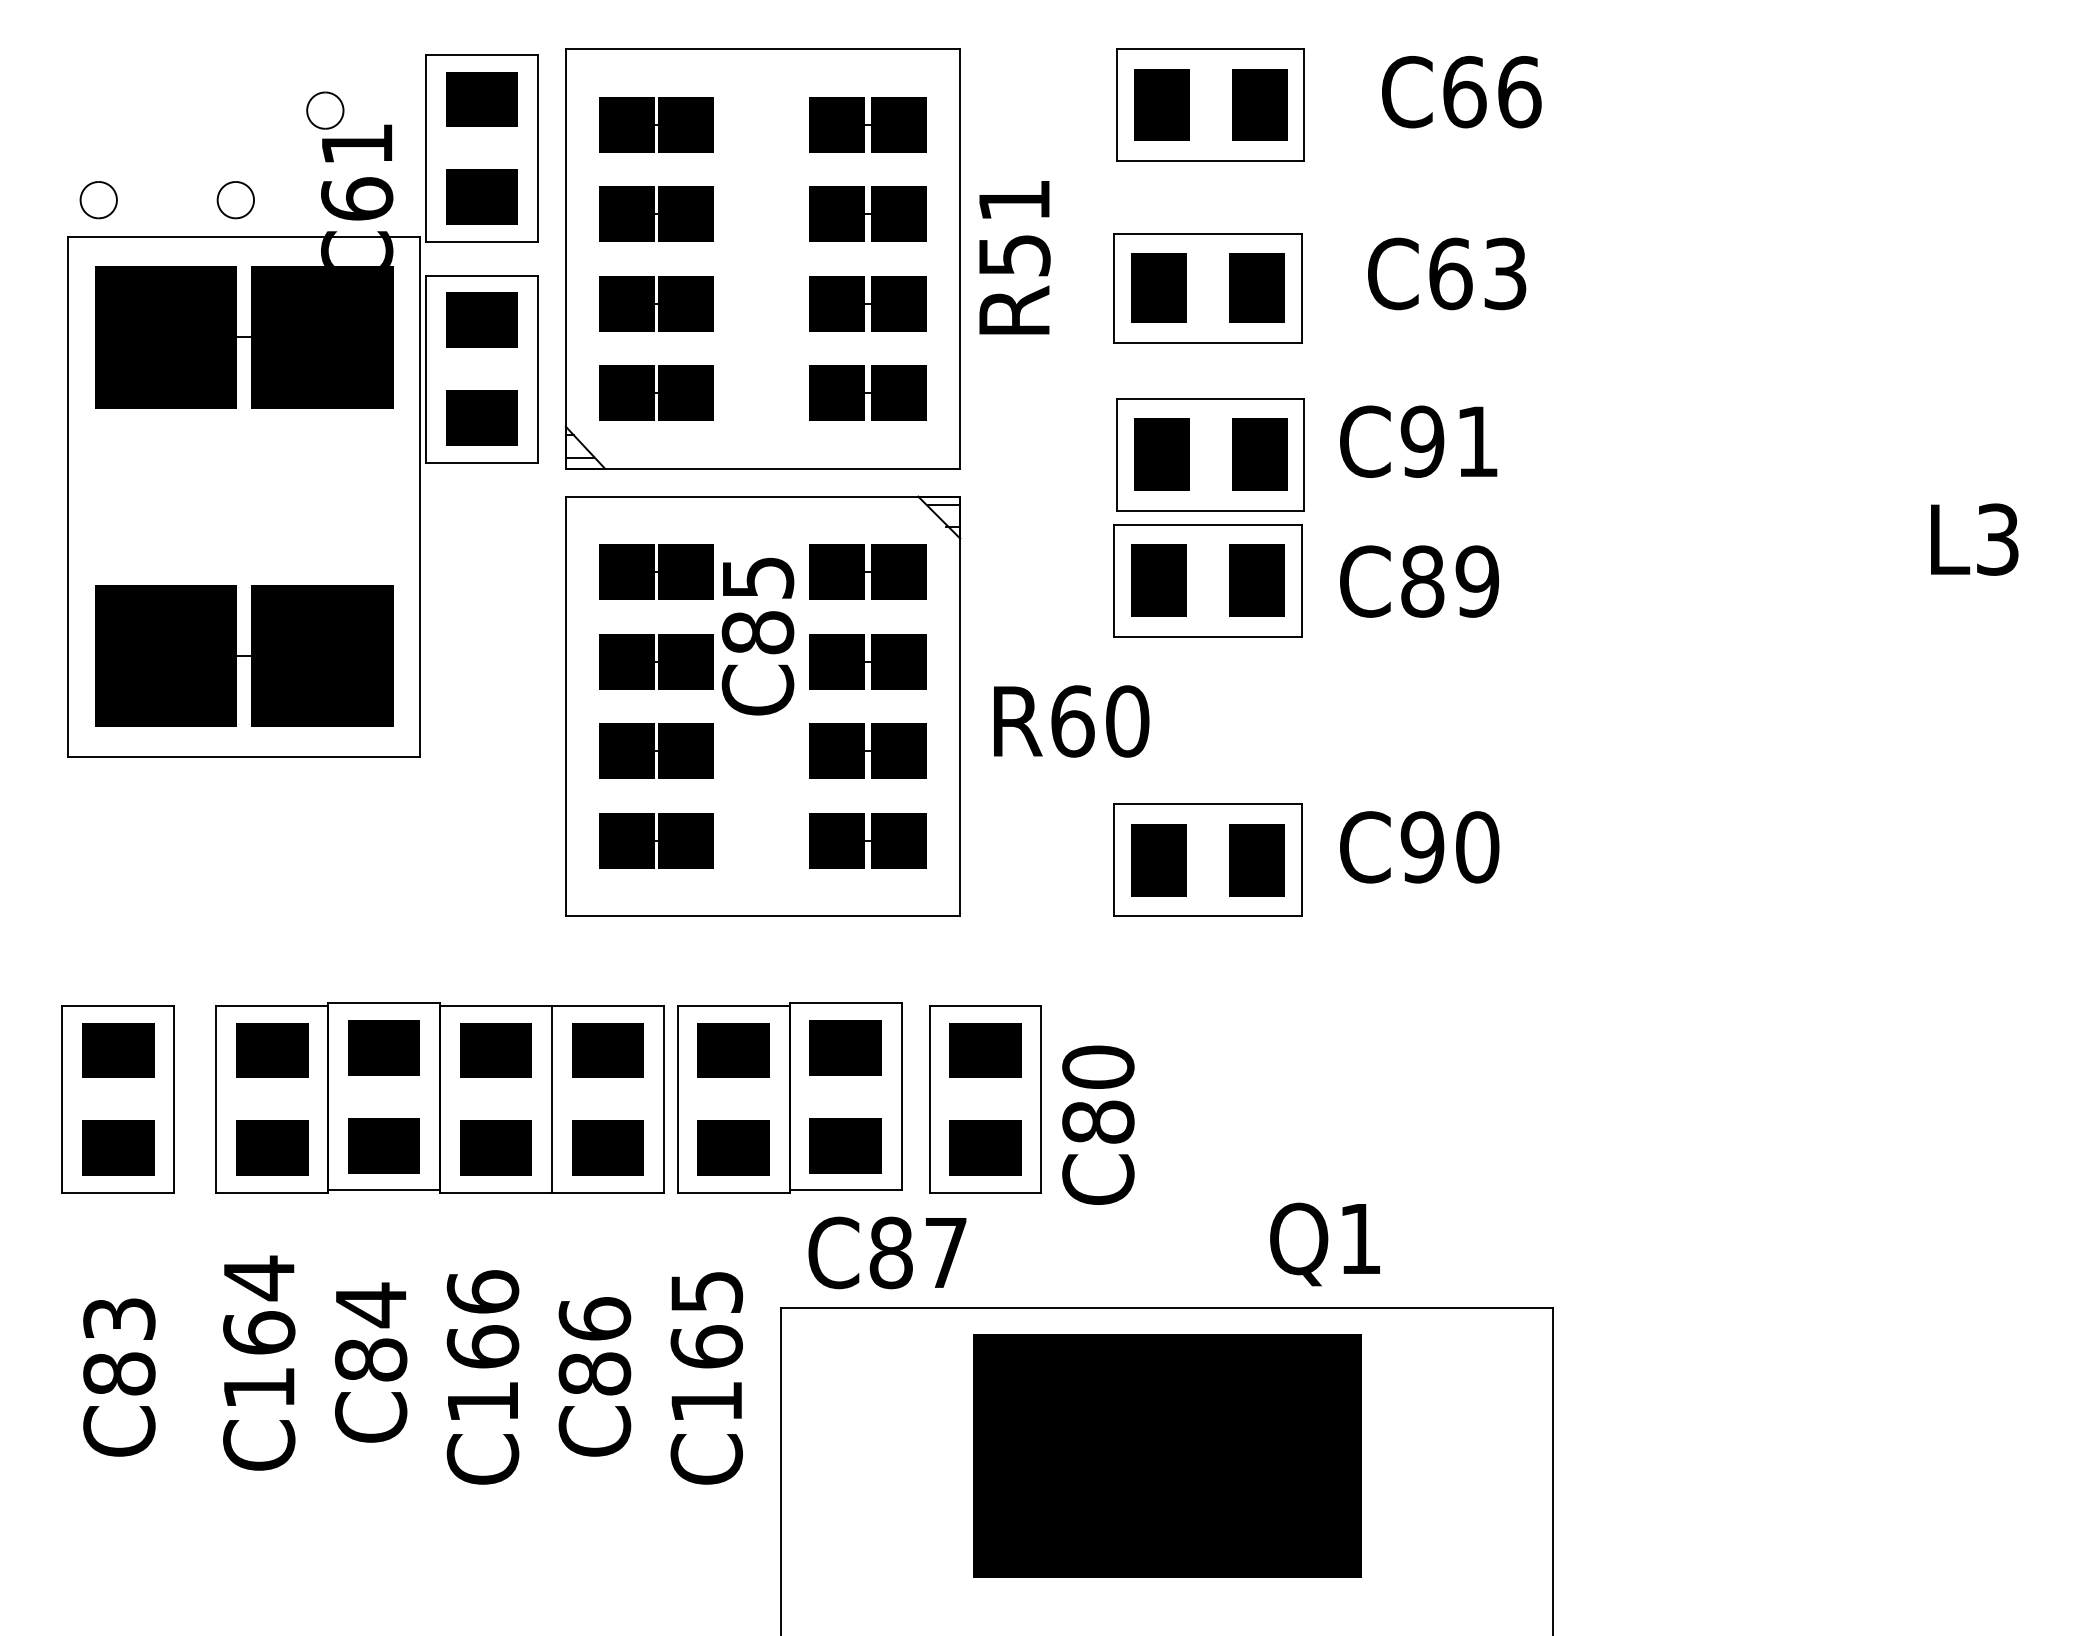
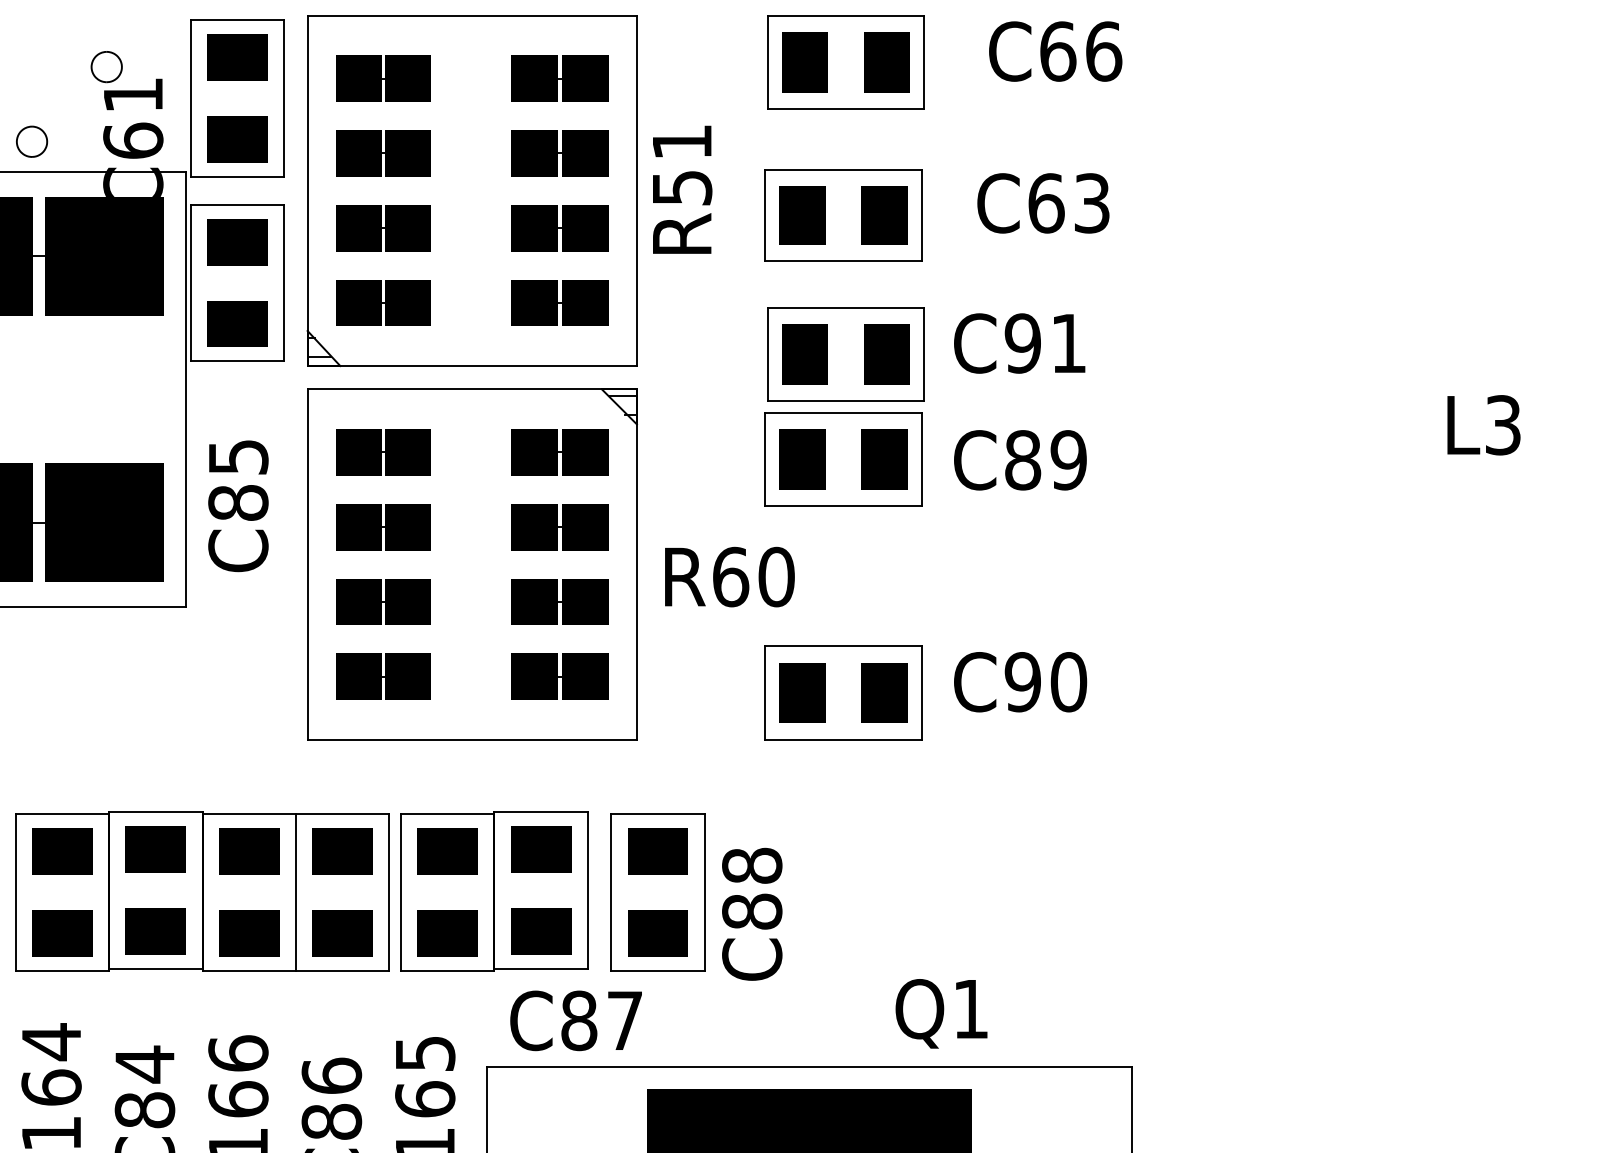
text: (757, 636) -> (237, 506), moved
text: (1098, 1066) -> (752, 865), C80 -> C88

